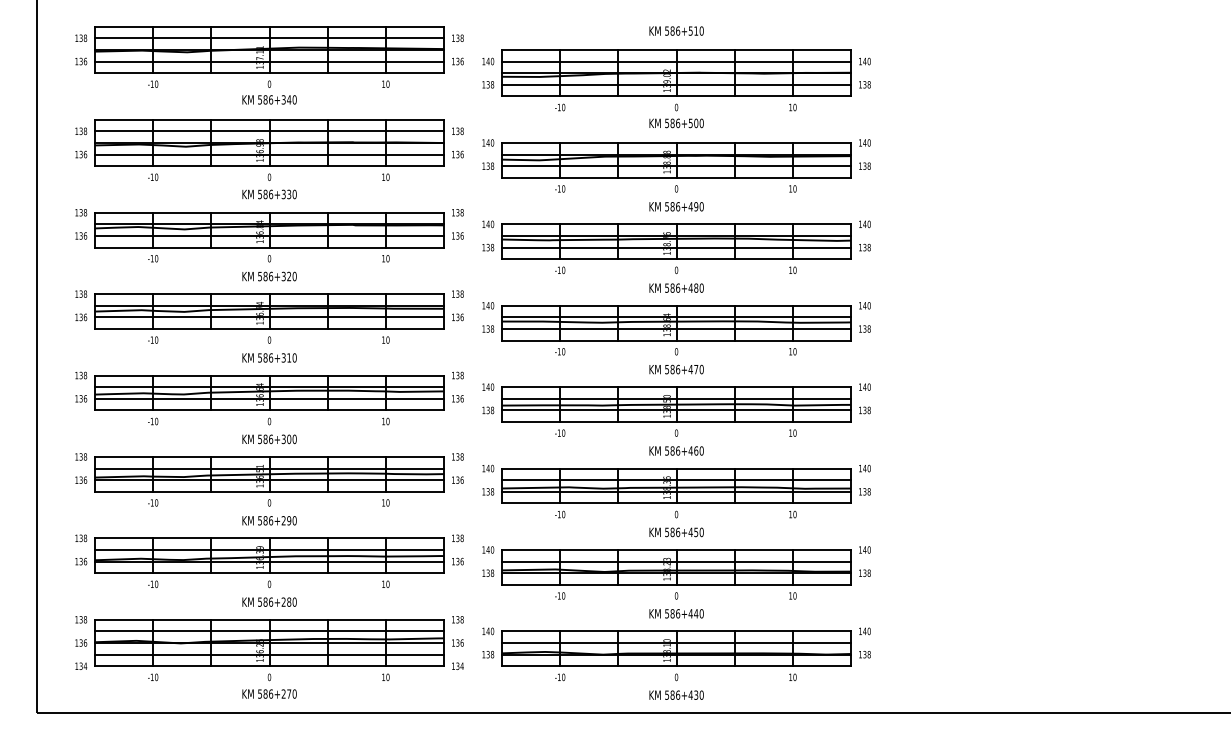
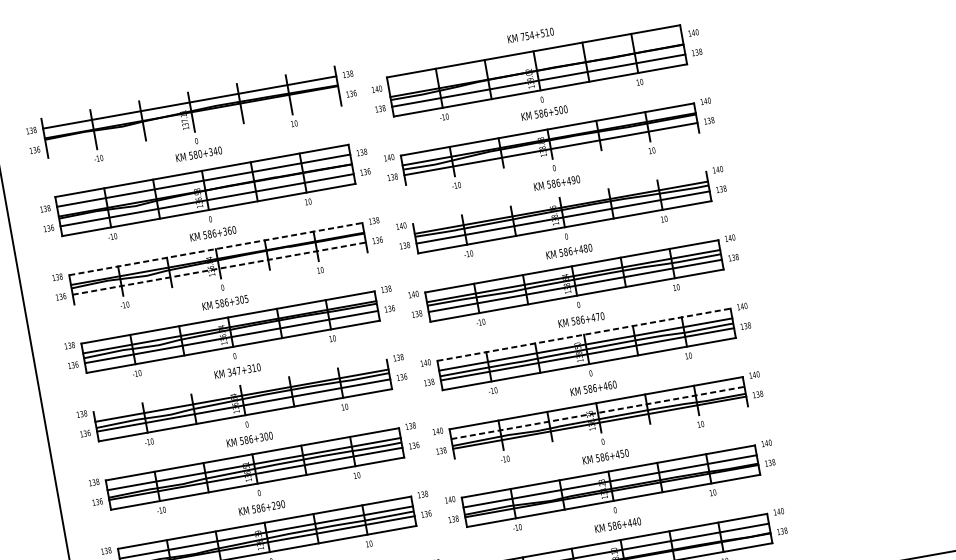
line: (269, 26) -> (187, 92), removed
text: (672, 30) -> (527, 35), 586+510 -> 754+510
line: (269, 61) -> (193, 121), removed
line: (676, 61) -> (535, 61), removed
line: (269, 73) -> (195, 132), removed
text: (271, 99) -> (200, 153), 586+340 -> 580+340
line: (676, 177) -> (552, 158), removed
text: (289, 194) -> (229, 230), 586+330 -> 586+360
line: (270, 212) -> (216, 248), solid -> dashed
line: (676, 224) -> (559, 198), removed
line: (270, 236) -> (220, 268), solid -> dashed
line: (269, 247) -> (221, 278), removed
text: (291, 276) -> (243, 299), 586+320 -> 586+305
text: (265, 357) -> (234, 371), 586+310 -> 347+310
line: (269, 375) -> (240, 385), removed
line: (677, 387) -> (584, 334), solid -> dashed
line: (677, 480) -> (598, 413), solid -> dashed
line: (676, 503) -> (601, 432), removed

